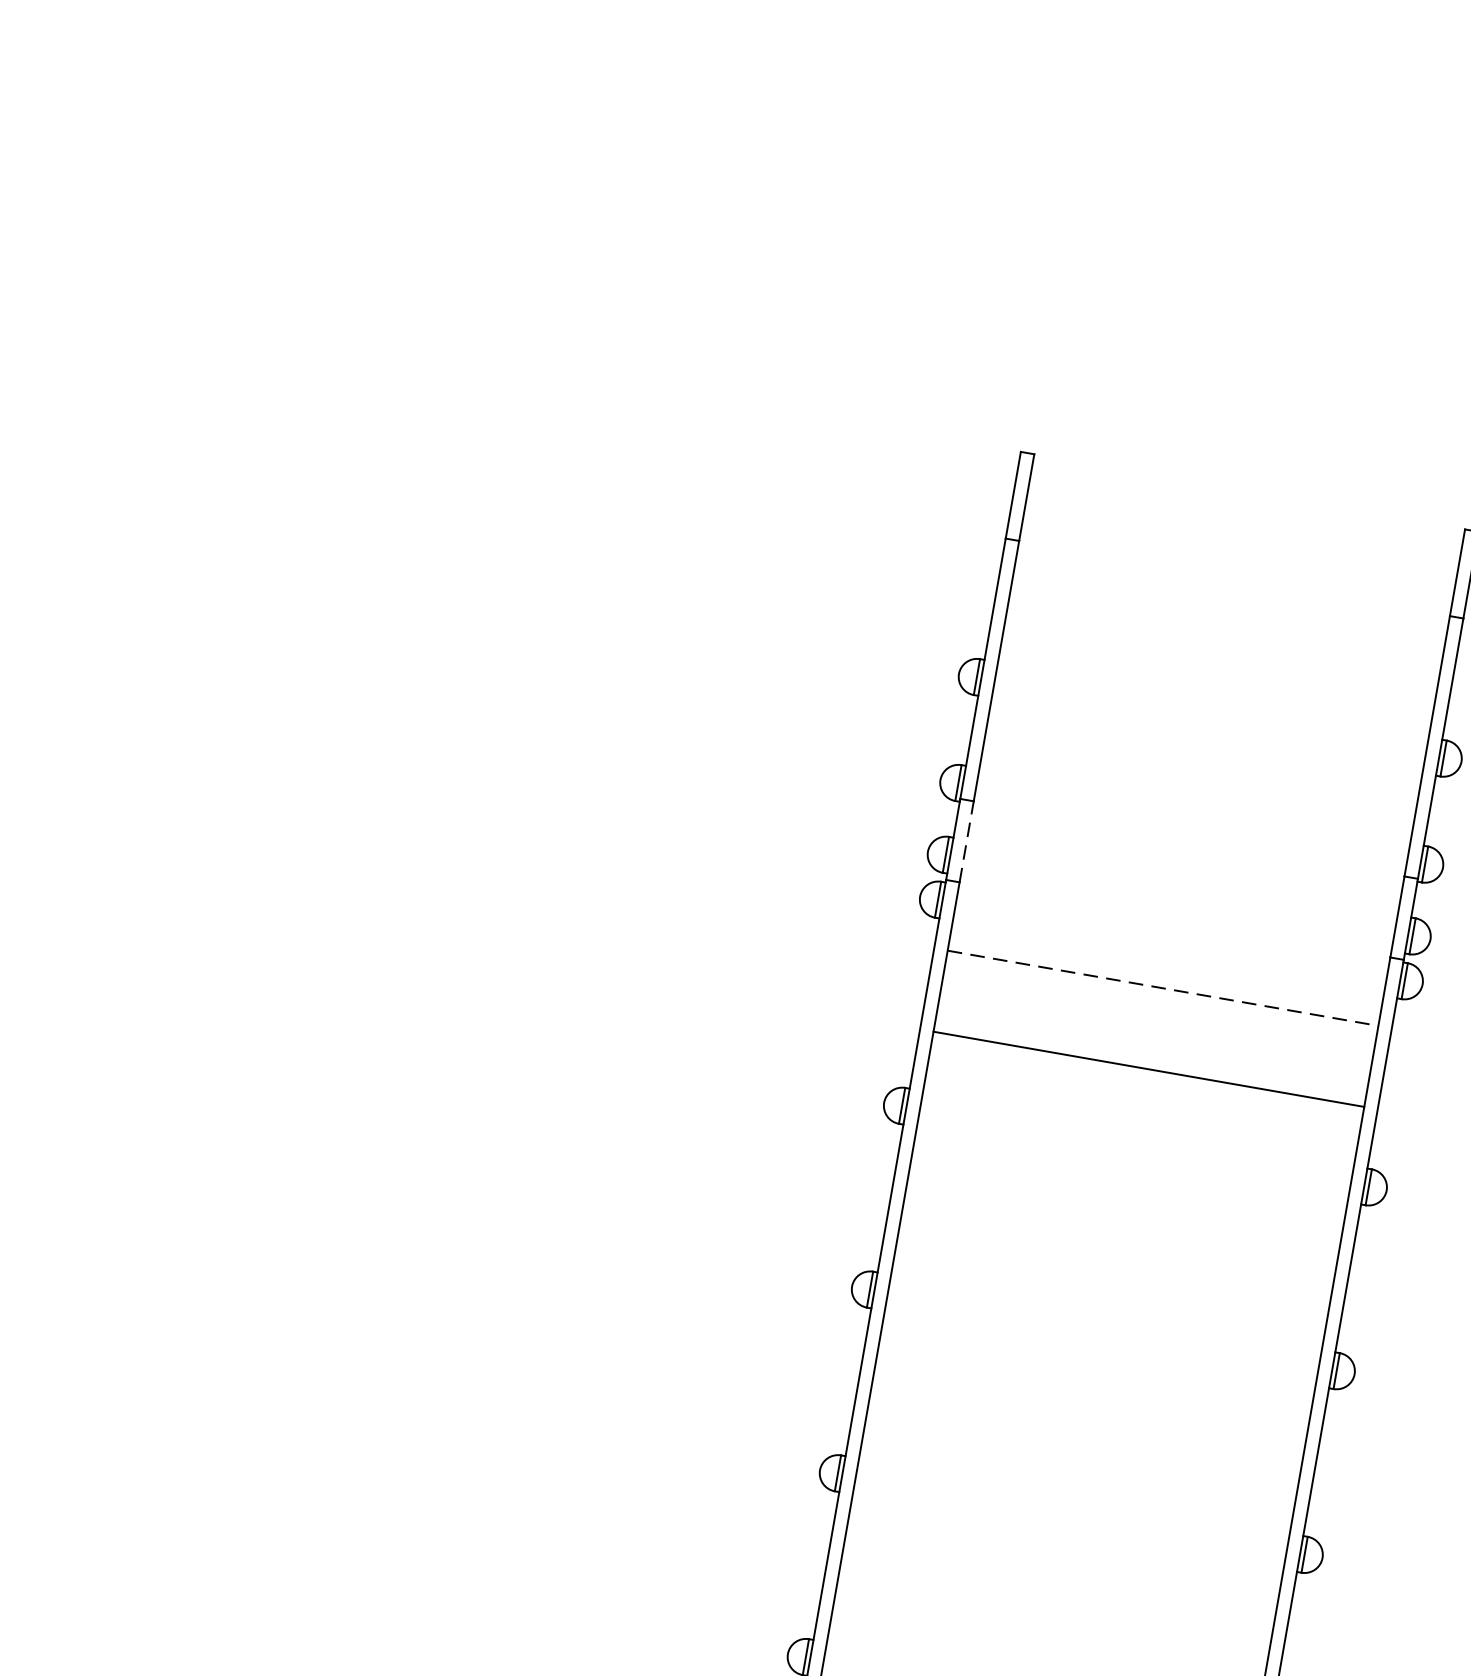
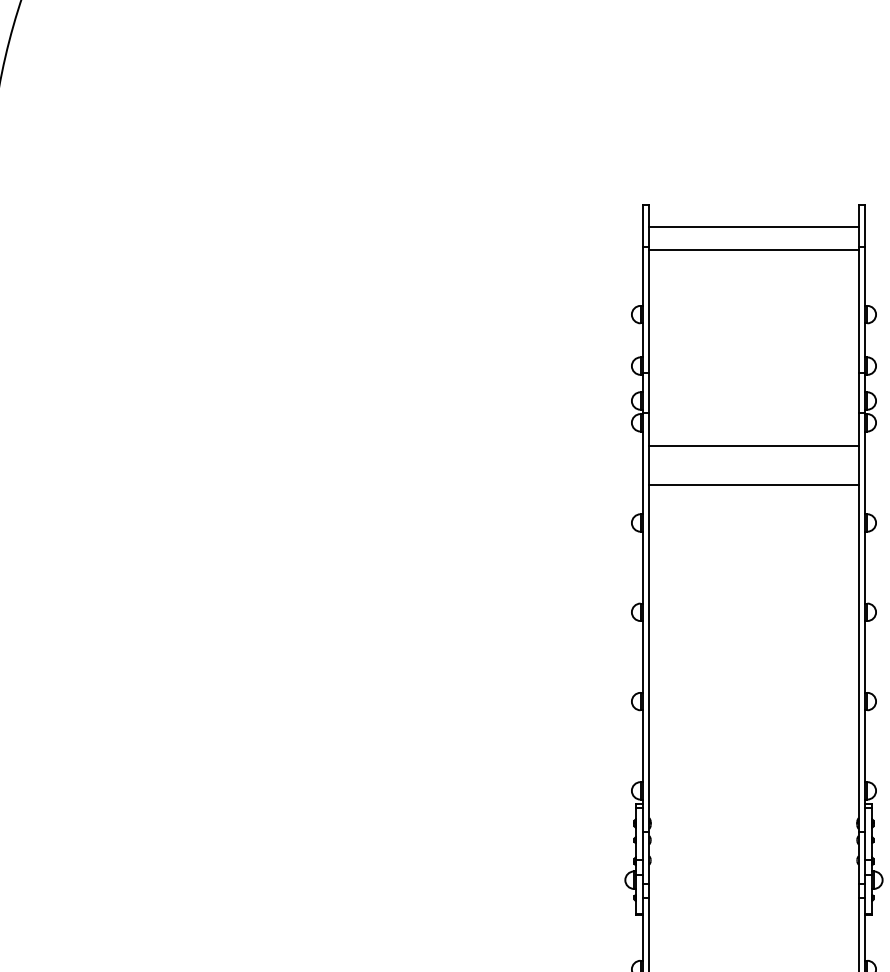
line: (1240, 536) -> (753, 226), added
line: (1232, 583) -> (753, 249), added
line: (966, 842) -> (649, 393), dashed -> solid
line: (1161, 989) -> (753, 446), dashed -> solid

